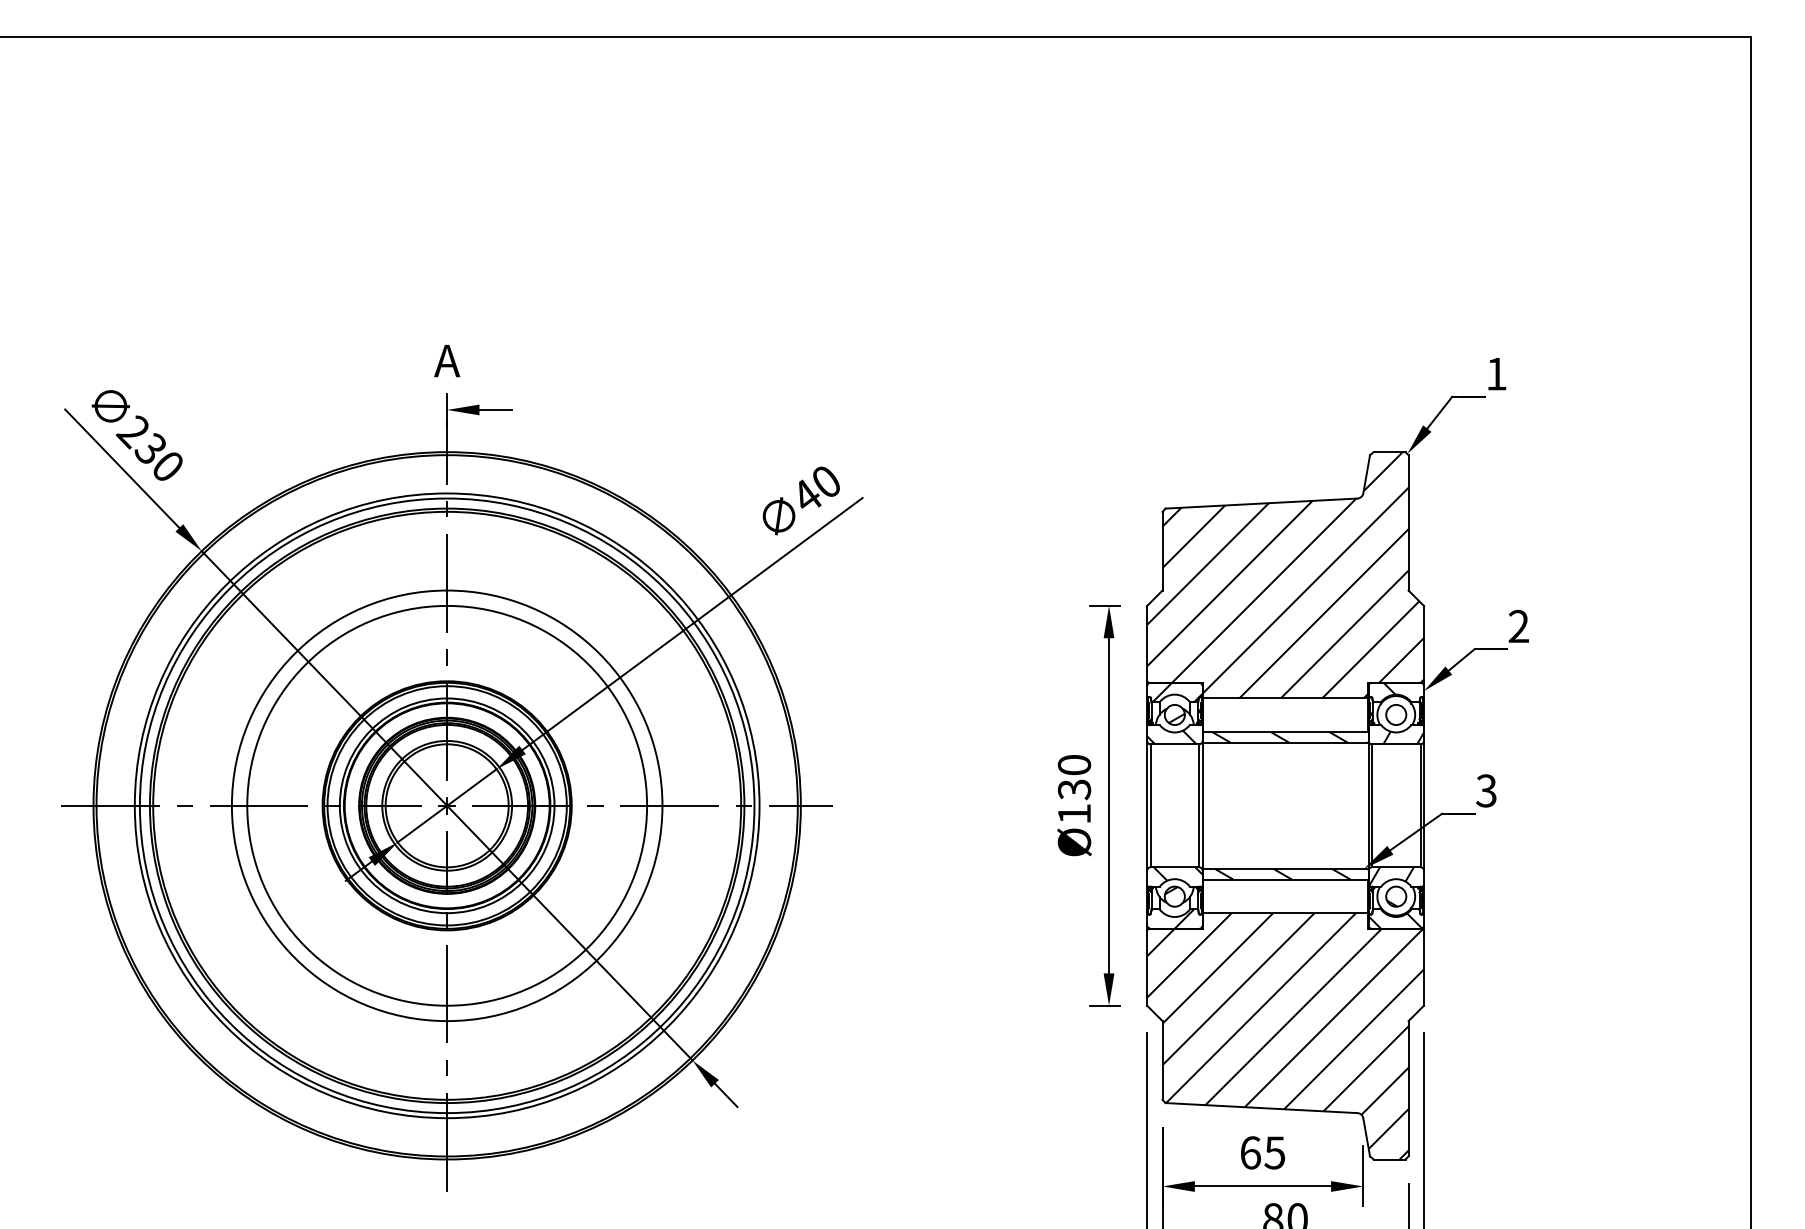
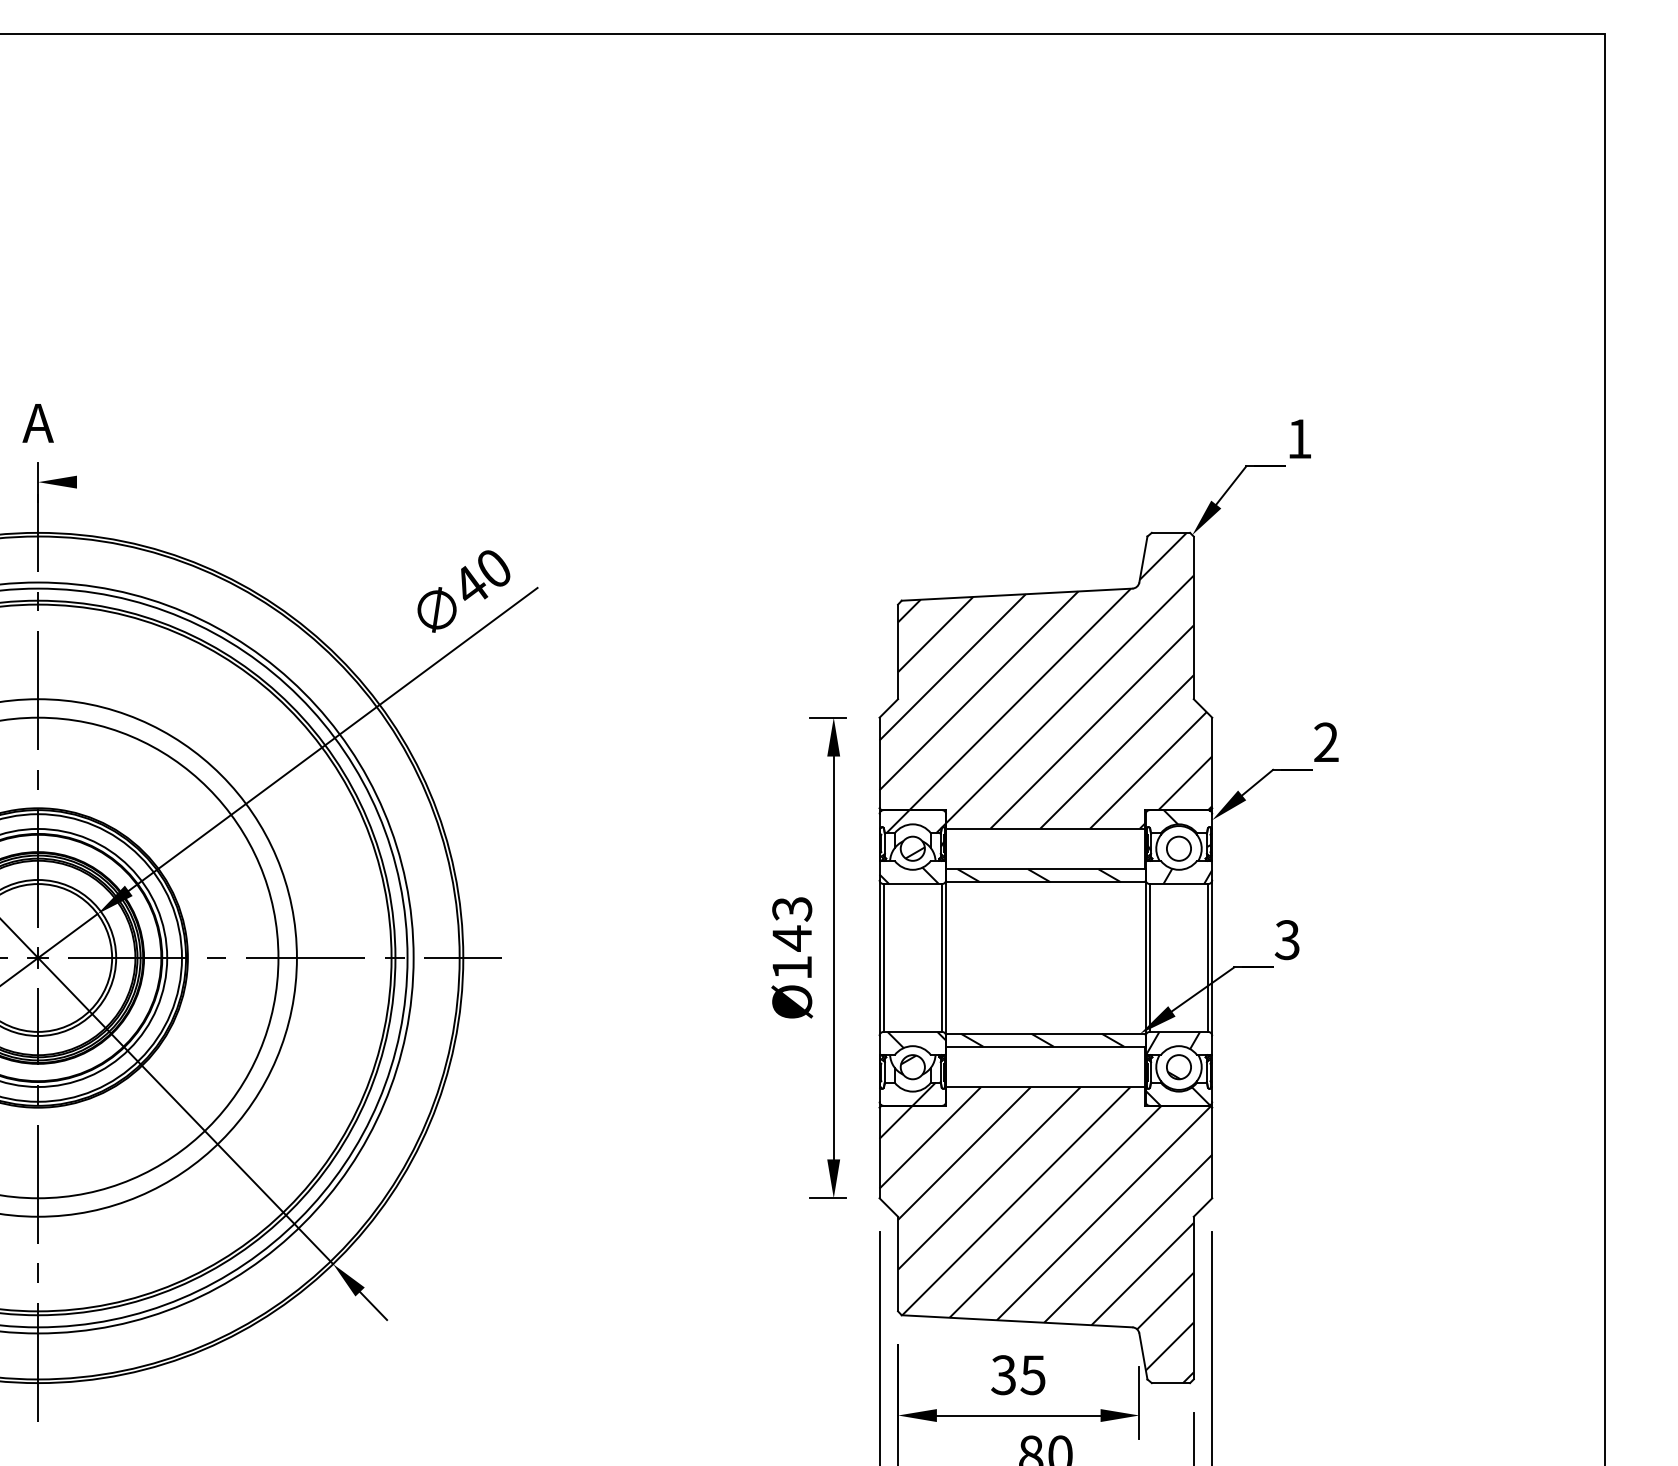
line: (495, 409) -> (96, 481), removed
text: (1074, 777) -> (792, 923), Ø130 -> Ø143
text: (1250, 1152) -> (1003, 1374), 65 -> 35

